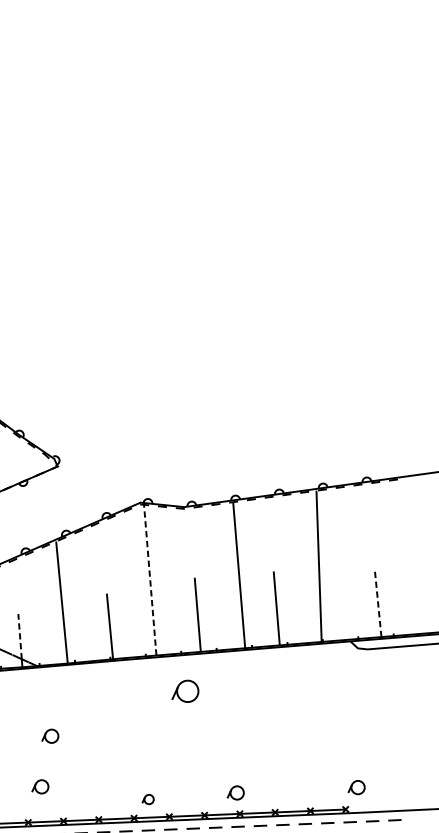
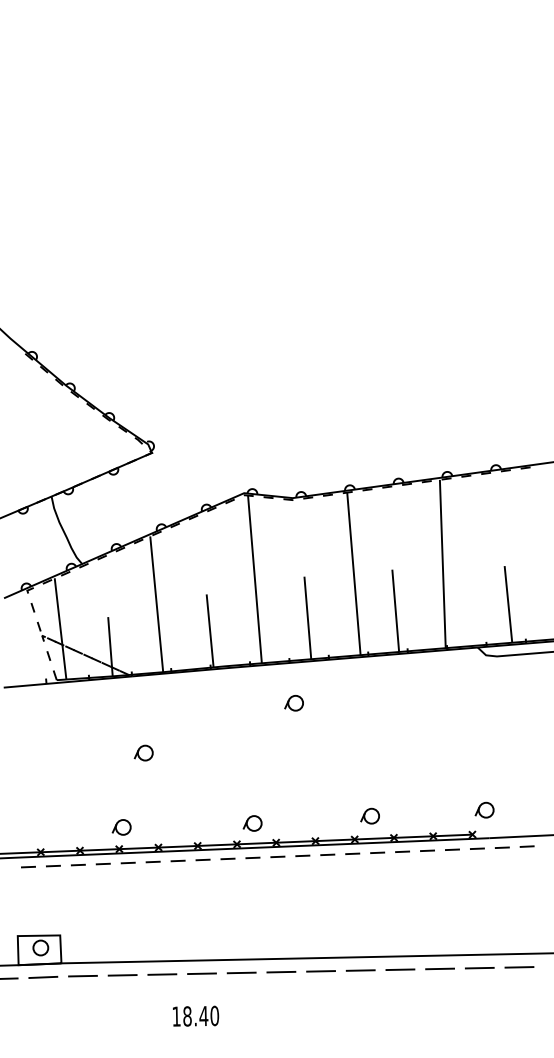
line: (149, 579) -> (254, 578), dashed -> solid
line: (378, 602) -> (508, 604), dashed -> solid
line: (20, 635) -> (110, 641), dashed -> solid
part: (184, 691) -> (293, 703), size x0.62
part: (40, 786) -> (121, 827), moved
part: (235, 792) -> (369, 815), moved
part: (148, 799) -> (252, 823), size x1.43

